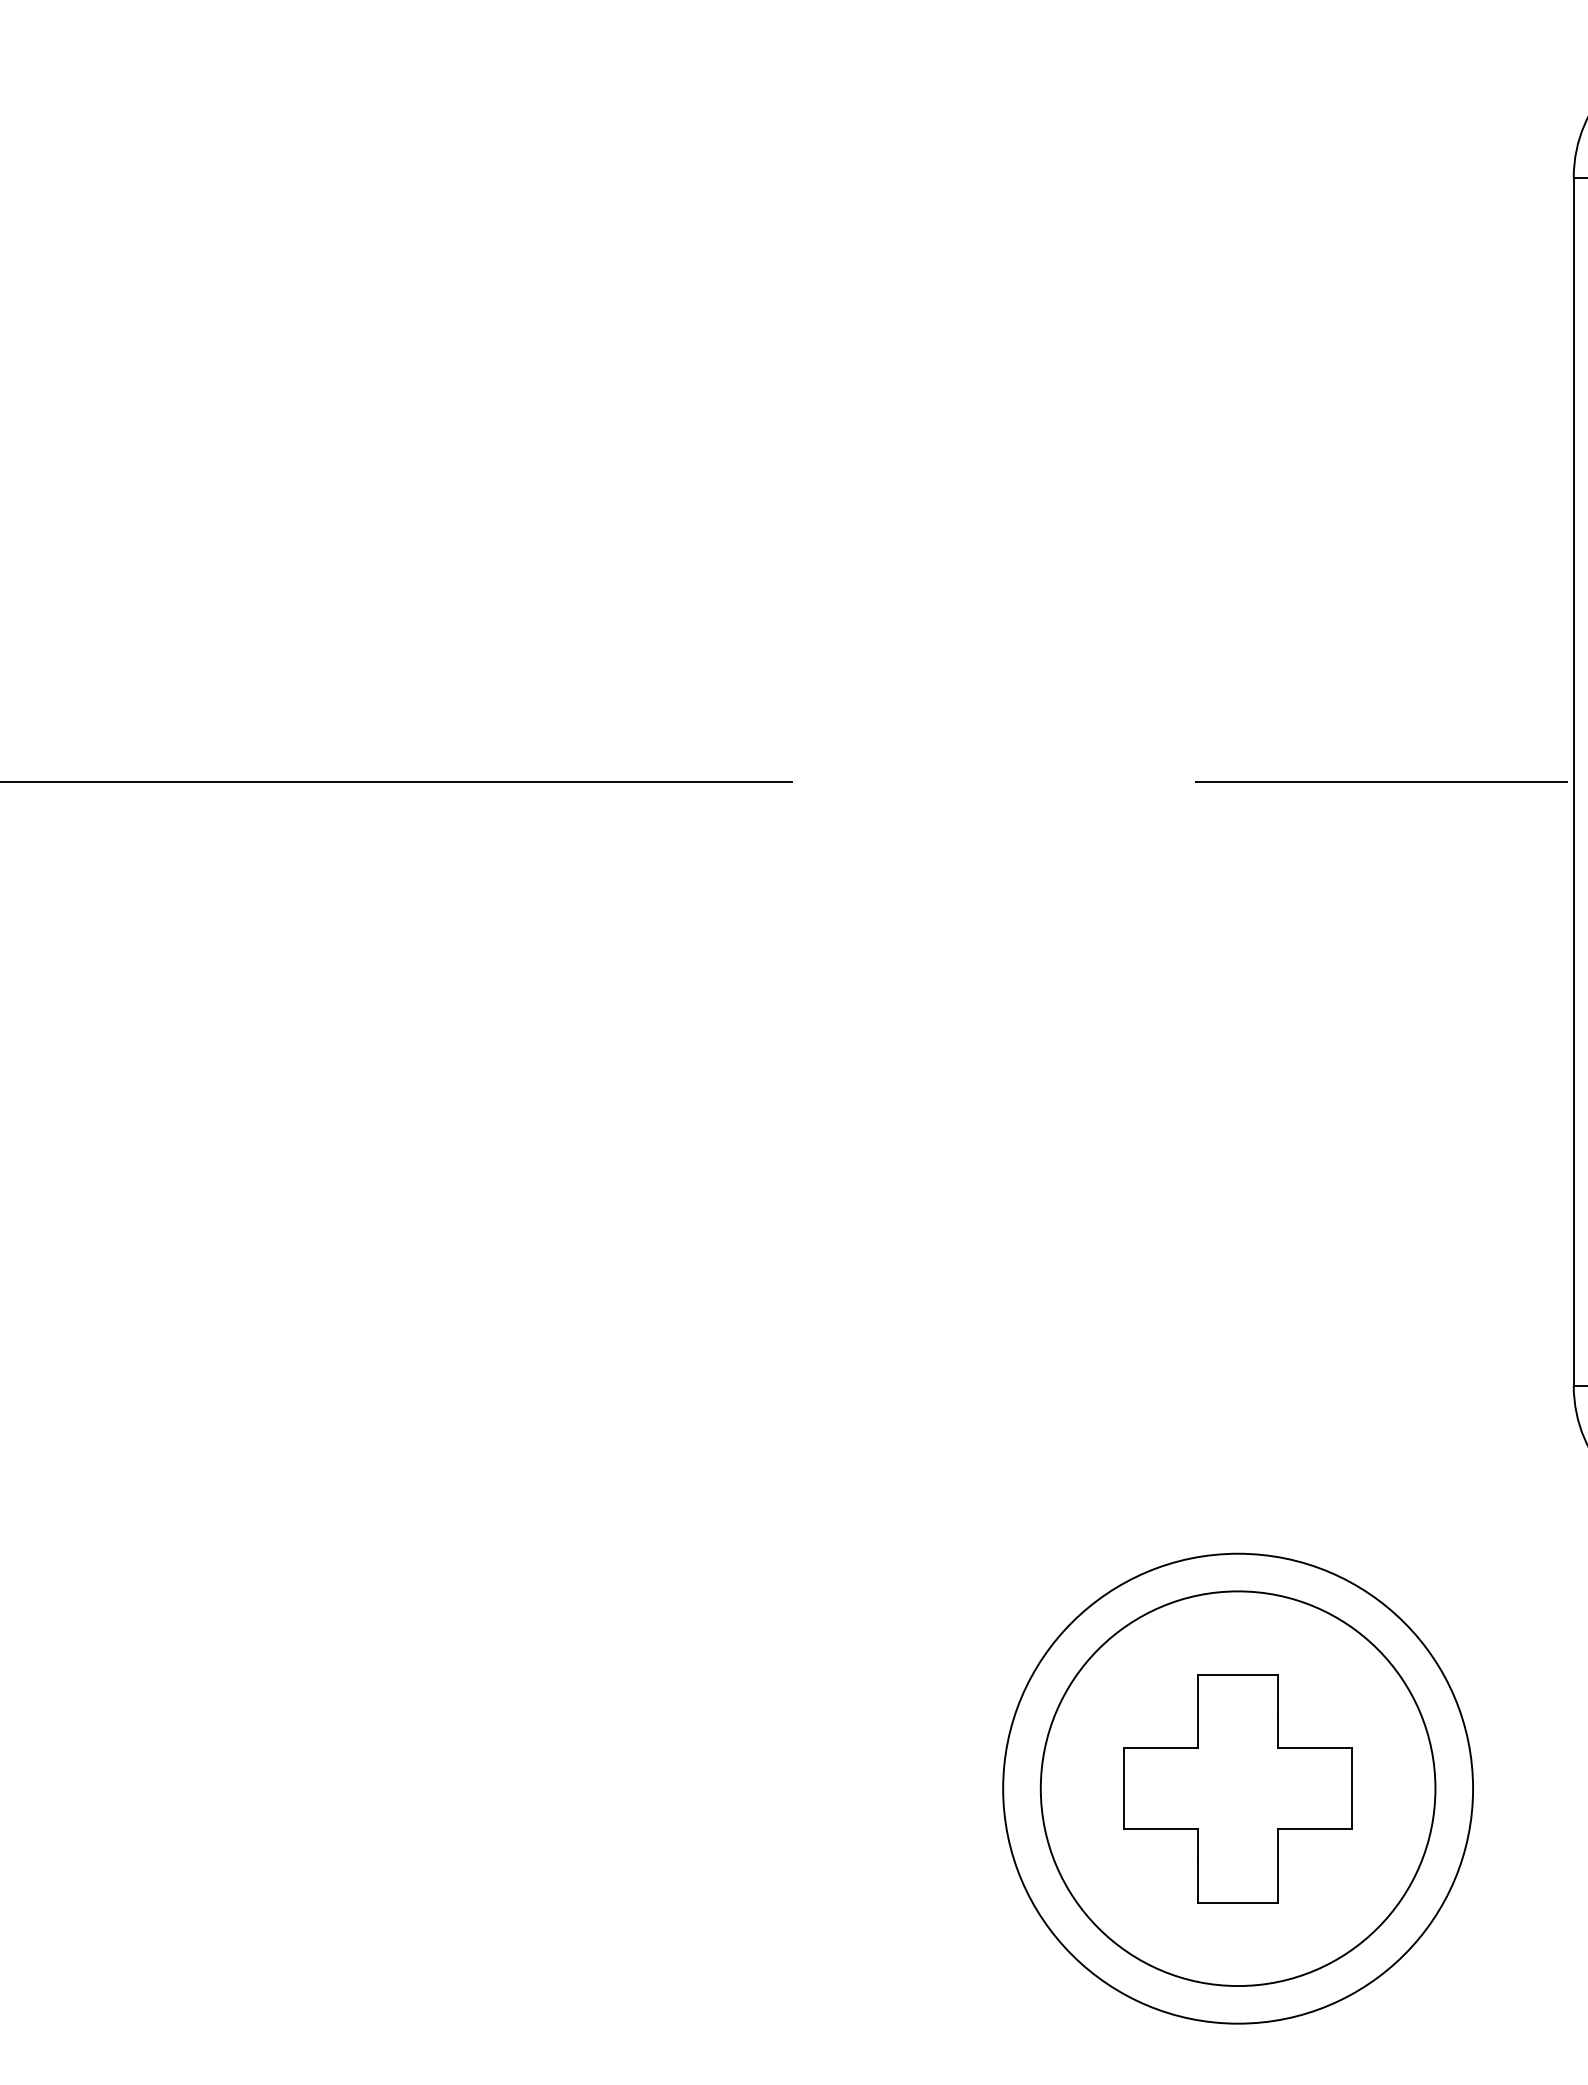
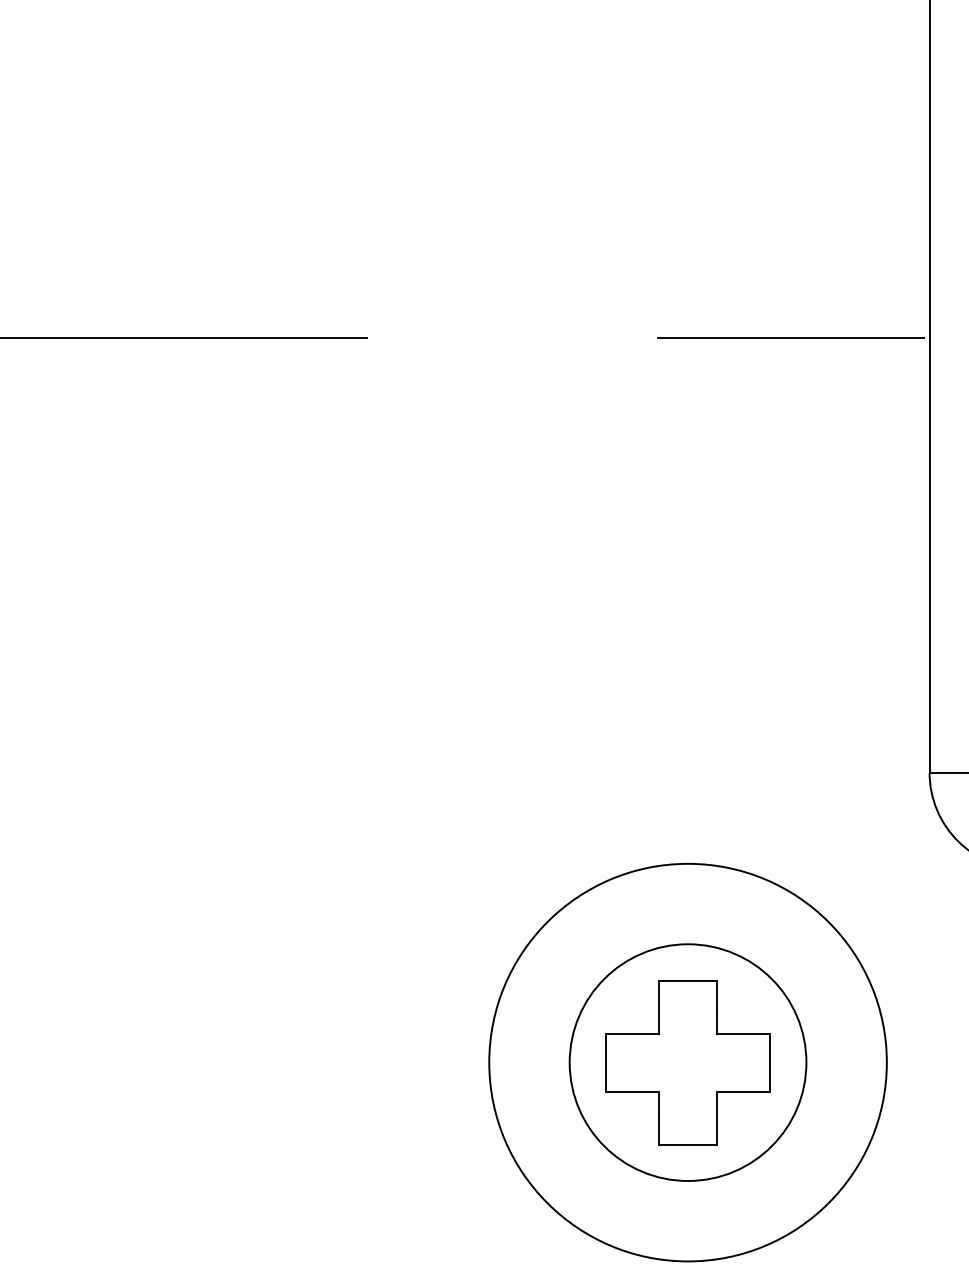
circle: (1237, 1788) -> (687, 1062), size x1.4
circle: (1238, 1788) -> (688, 1062), size x0.7

